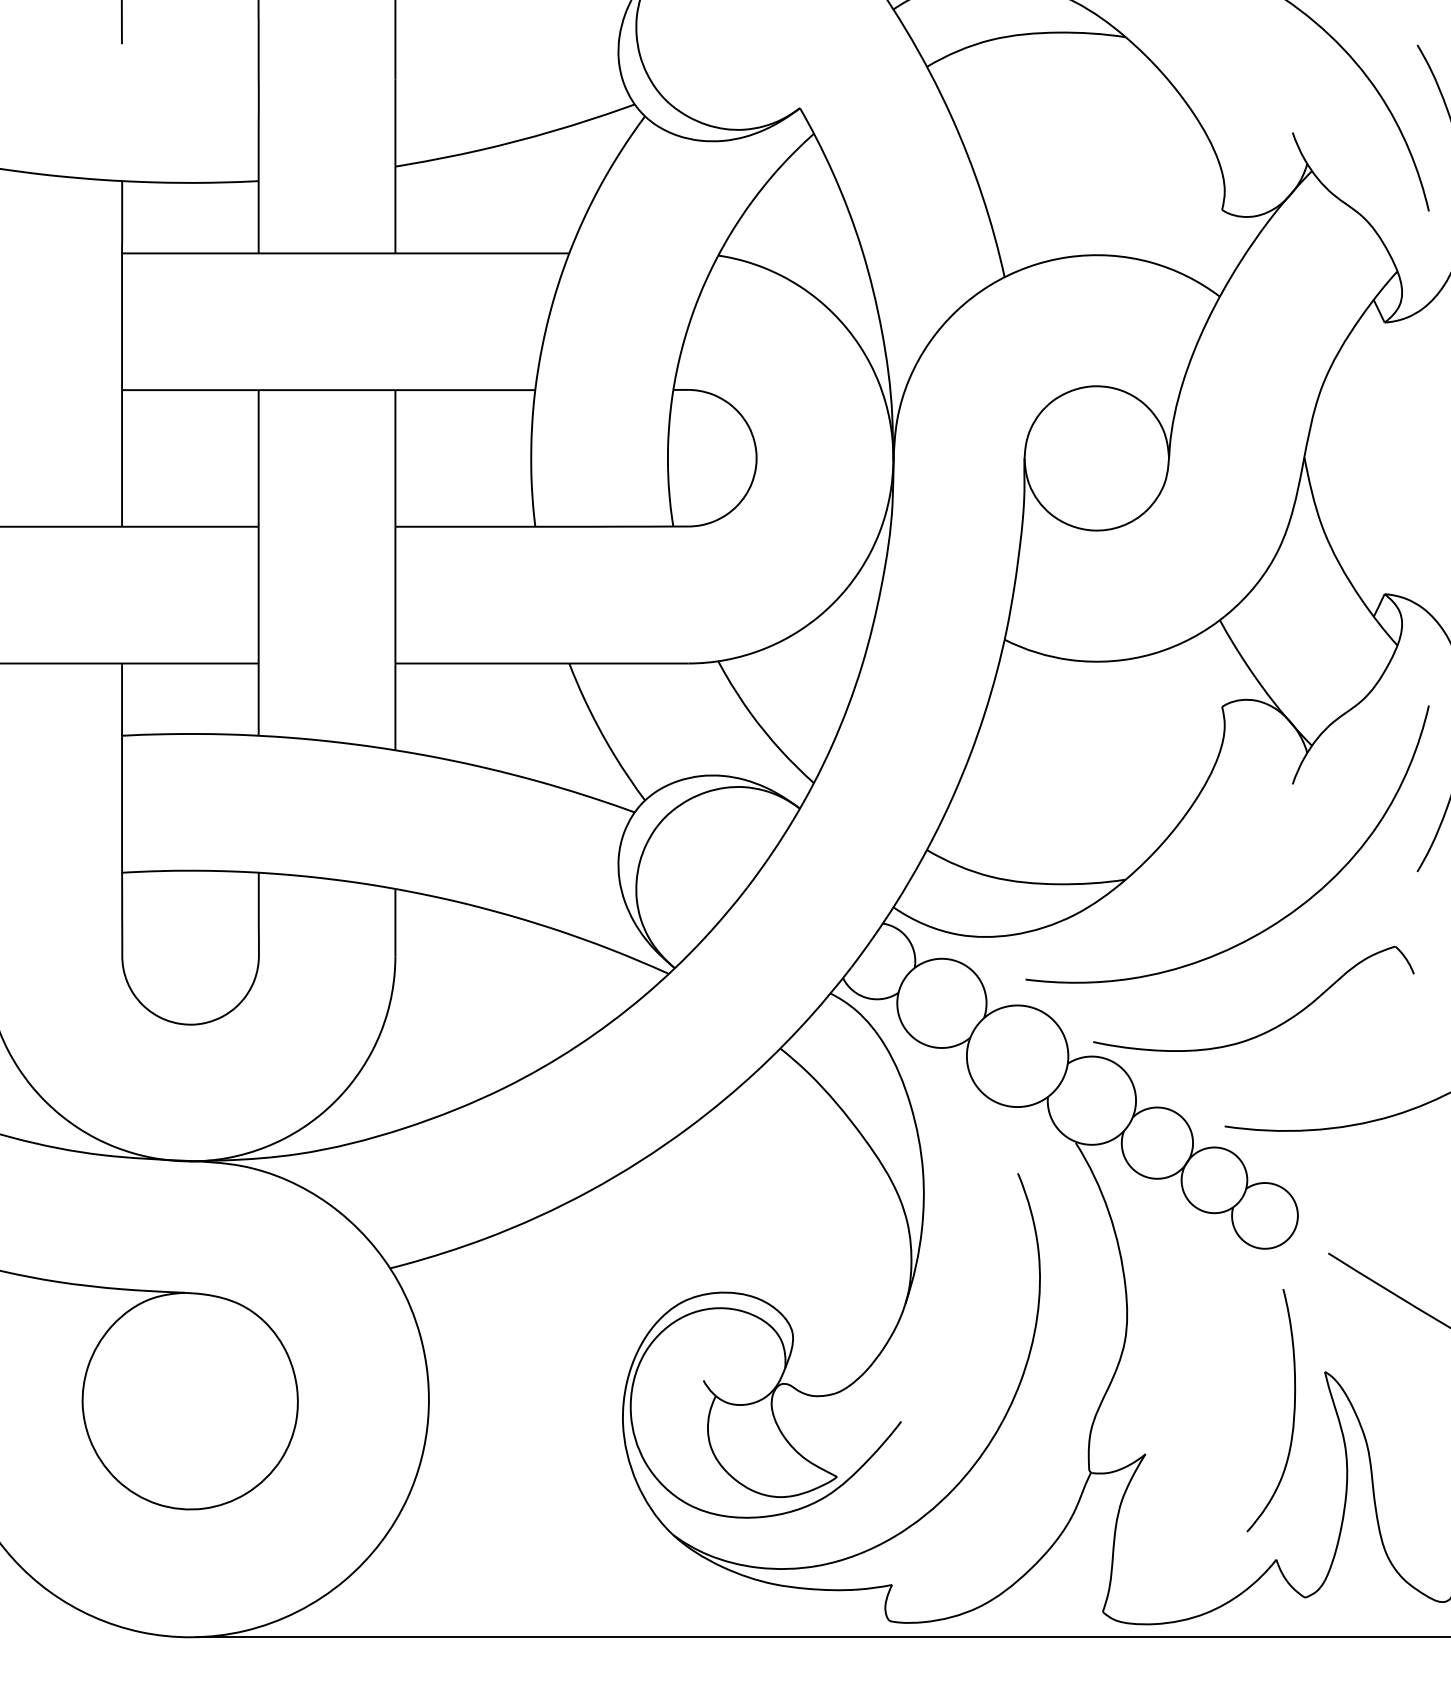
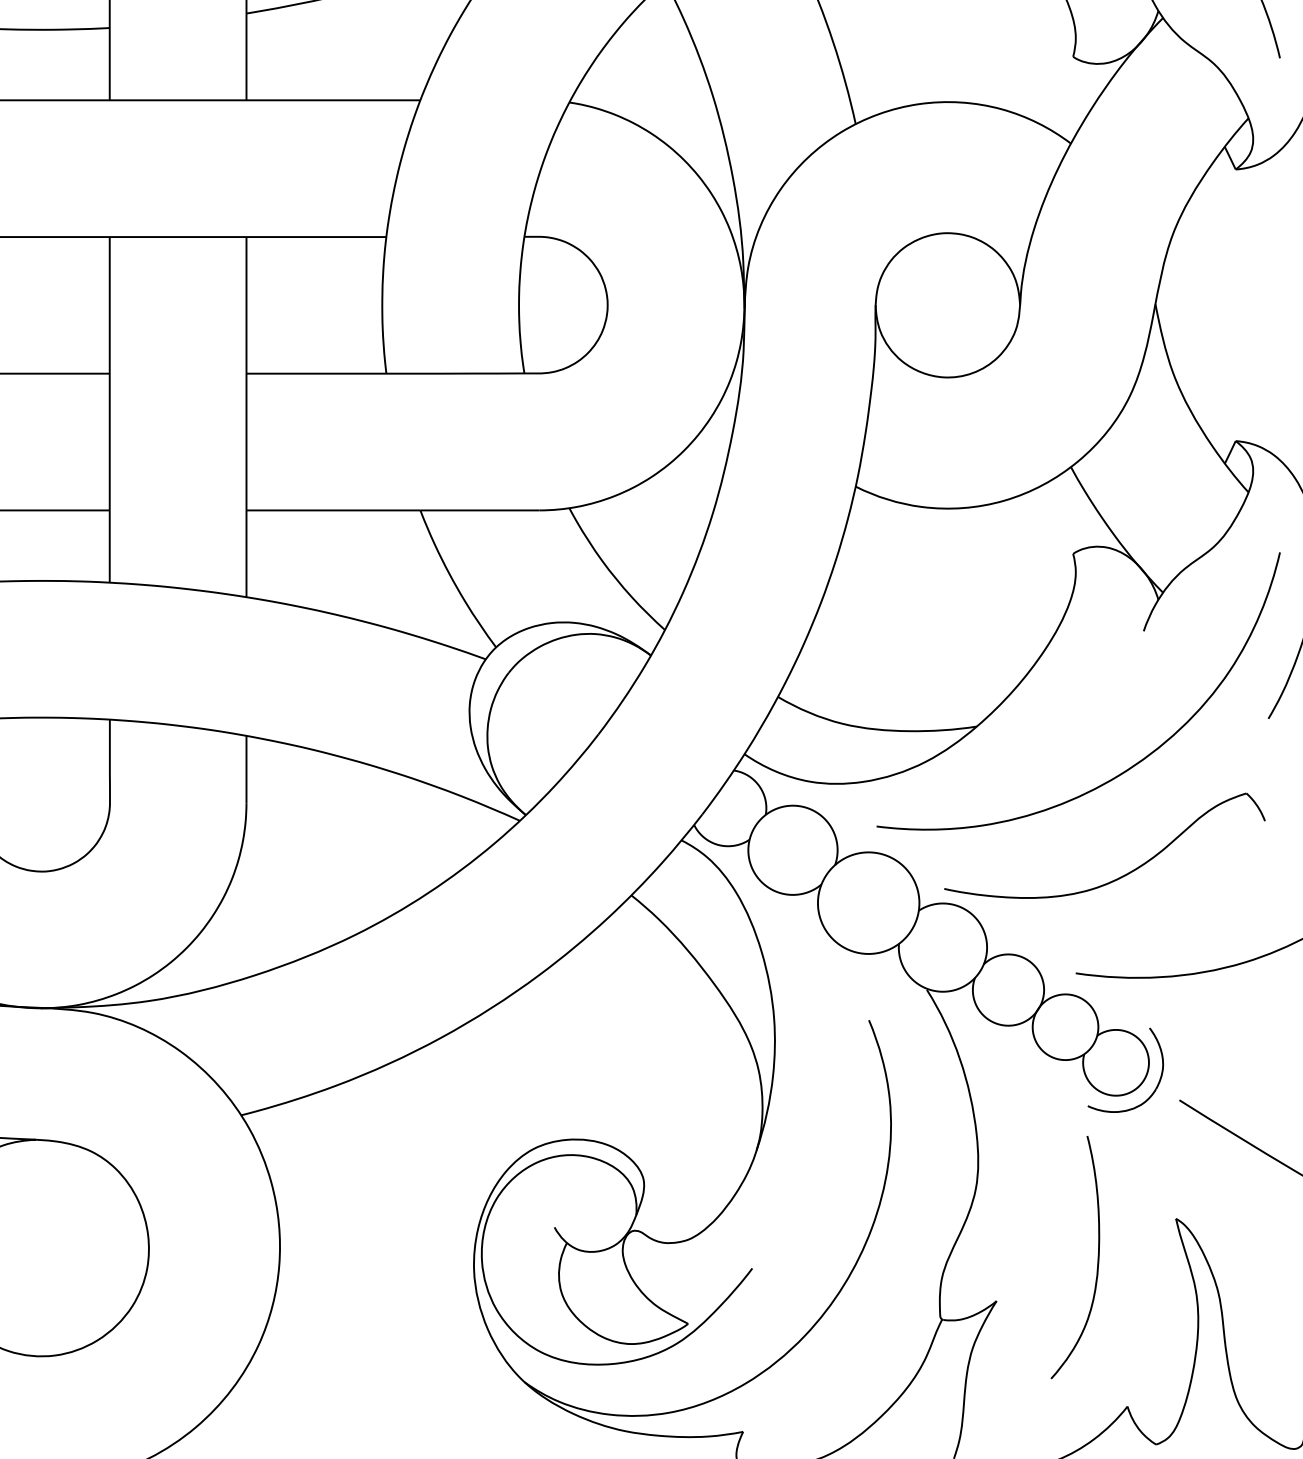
part: (1305, 1238) -> (1156, 1085), added
curve: (1293, 1410) -> (1097, 1257), moved

